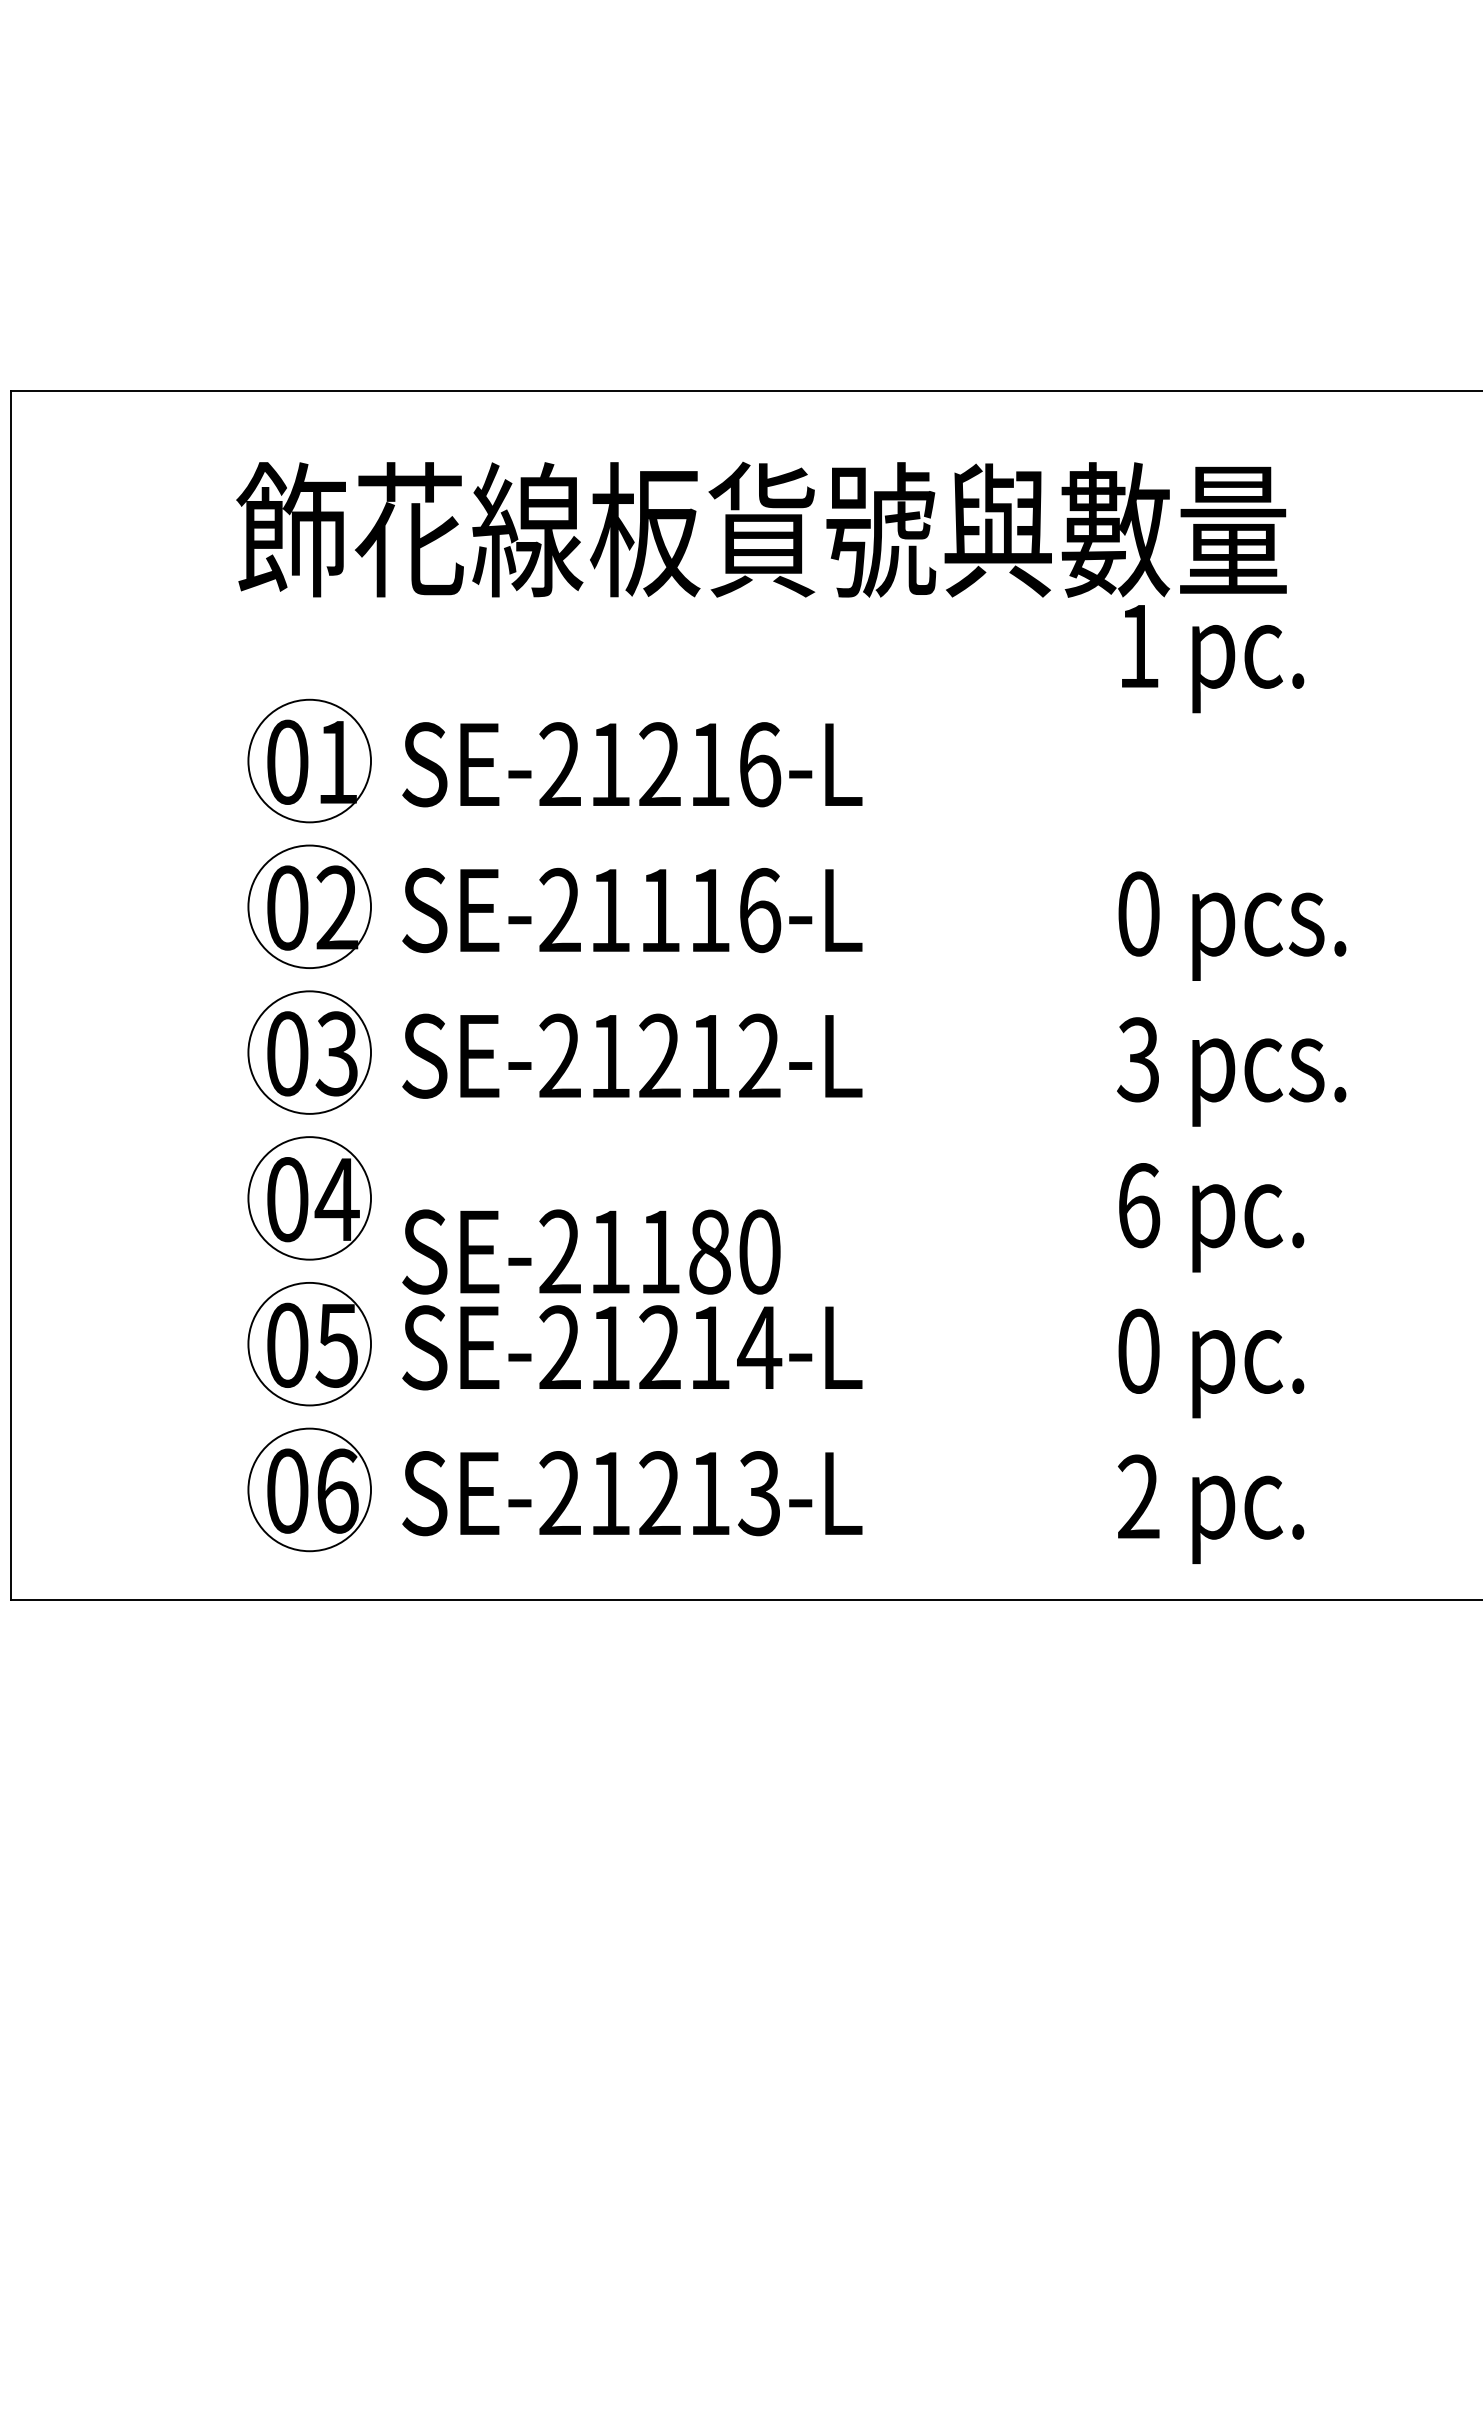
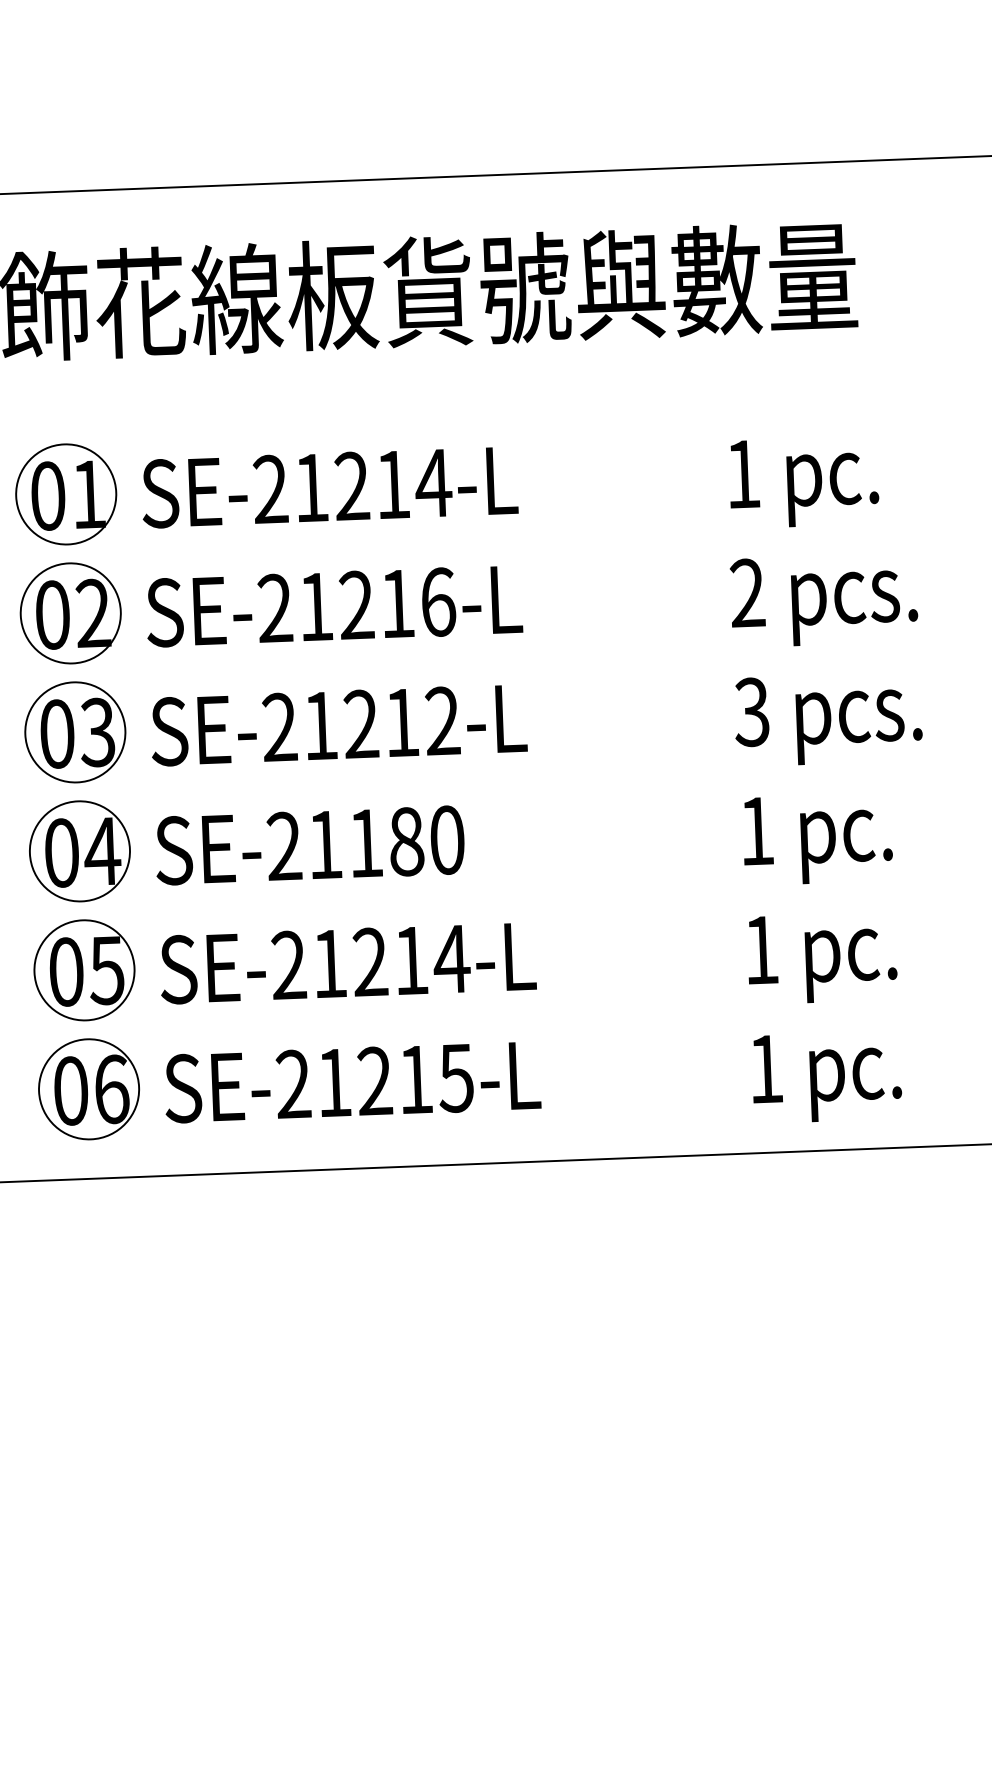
text: (1213, 659) -> (804, 482), moved
text: (759, 764) -> (433, 483), SE-21216-L -> SE-21214-L
text: (659, 909) -> (356, 604), SE-21116-L -> SE-21216-L
text: (1138, 913) -> (747, 592), 0 -> 2
text: (1139, 1205) -> (757, 831), 6 -> 1
text: (591, 1251) -> (310, 845), moved
text: (1138, 1350) -> (761, 949), 0 -> 1
text: (758, 1493) -> (455, 1078), SE-21213-L -> SE-21215-L
text: (1138, 1496) -> (765, 1068), 2 -> 1

